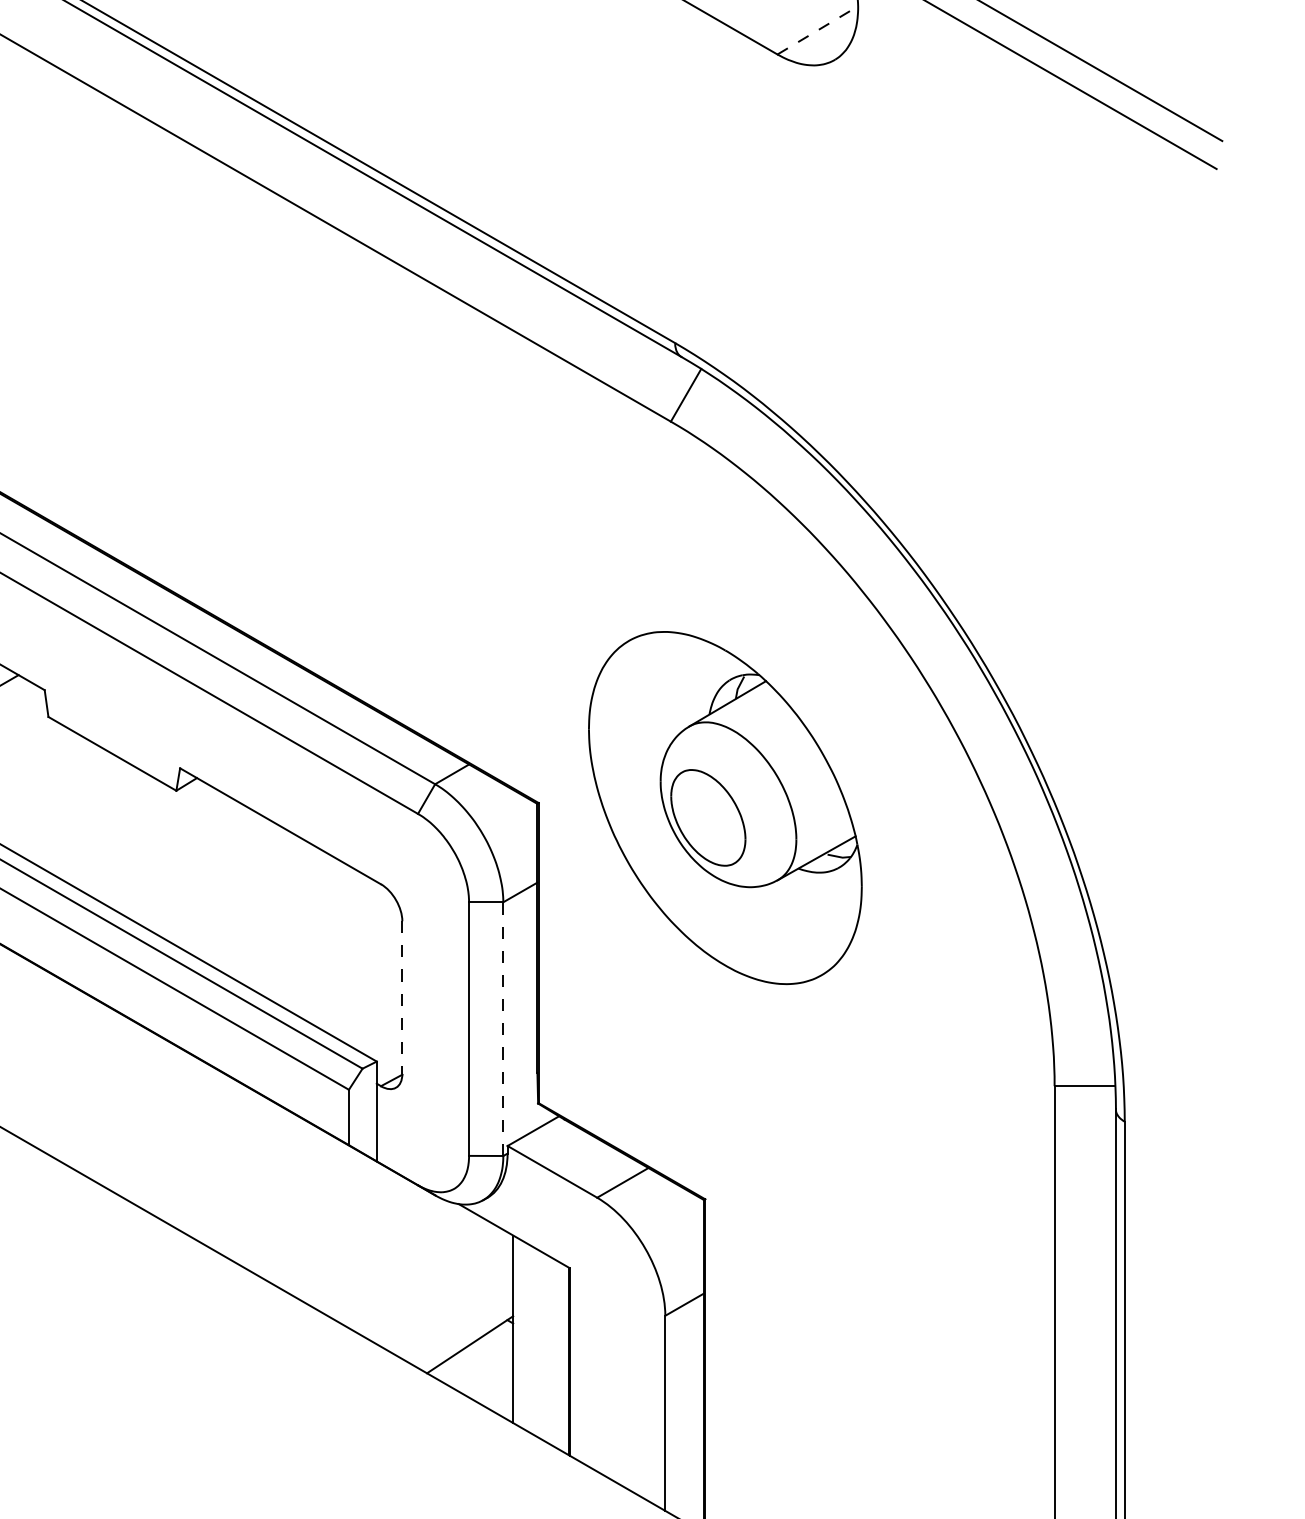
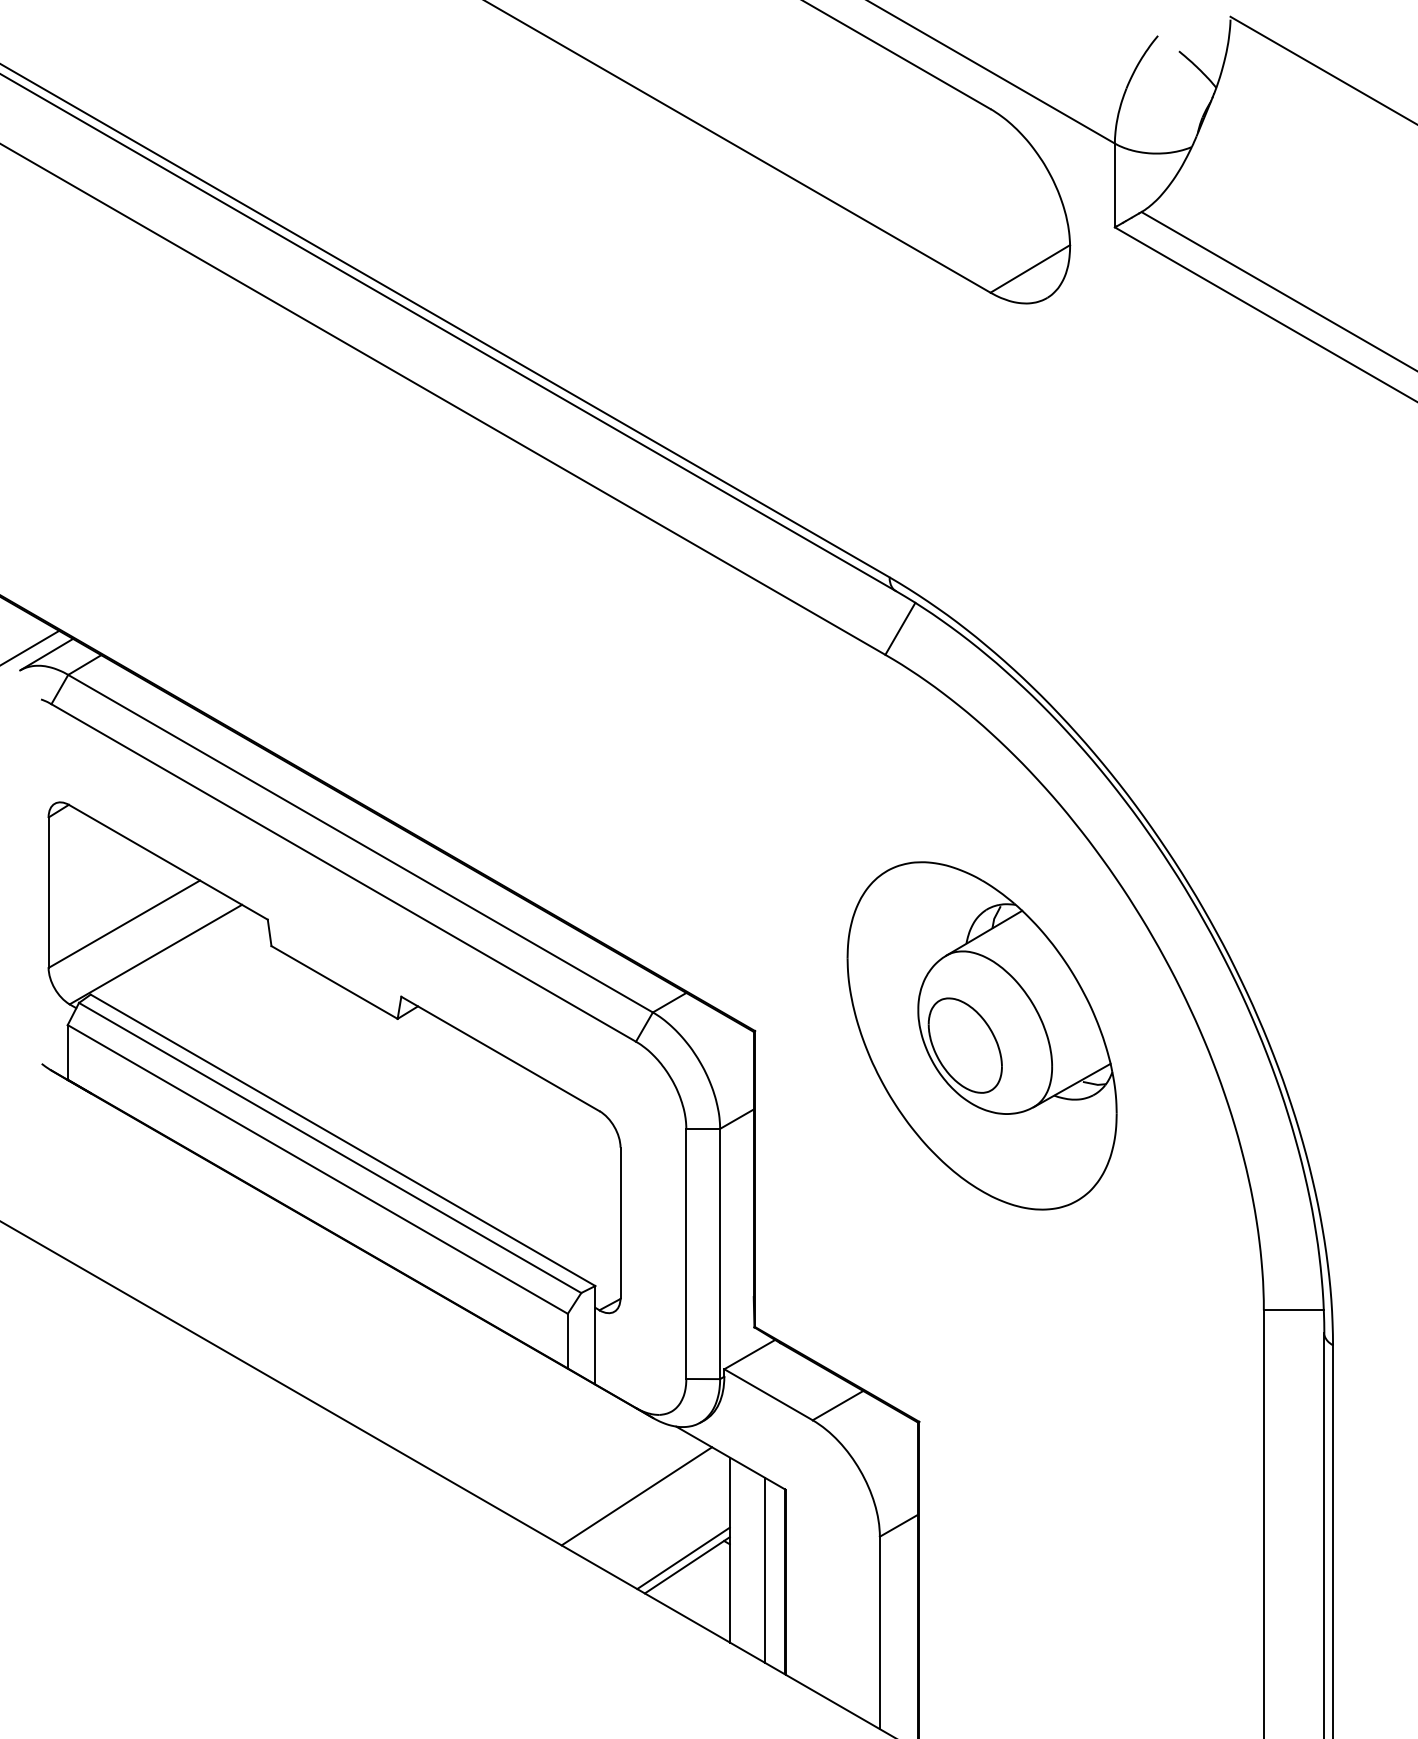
line: (818, 29) -> (1030, 268), dashed -> solid
part: (724, 807) -> (981, 1035), moved
line: (402, 998) -> (620, 1223), dashed -> solid
line: (503, 1028) -> (720, 1253), dashed -> solid
line: (418, 1275) -> (636, 1496), added
line: (466, 1337) -> (683, 1558), added
line: (548, 1349) -> (764, 1569), added

